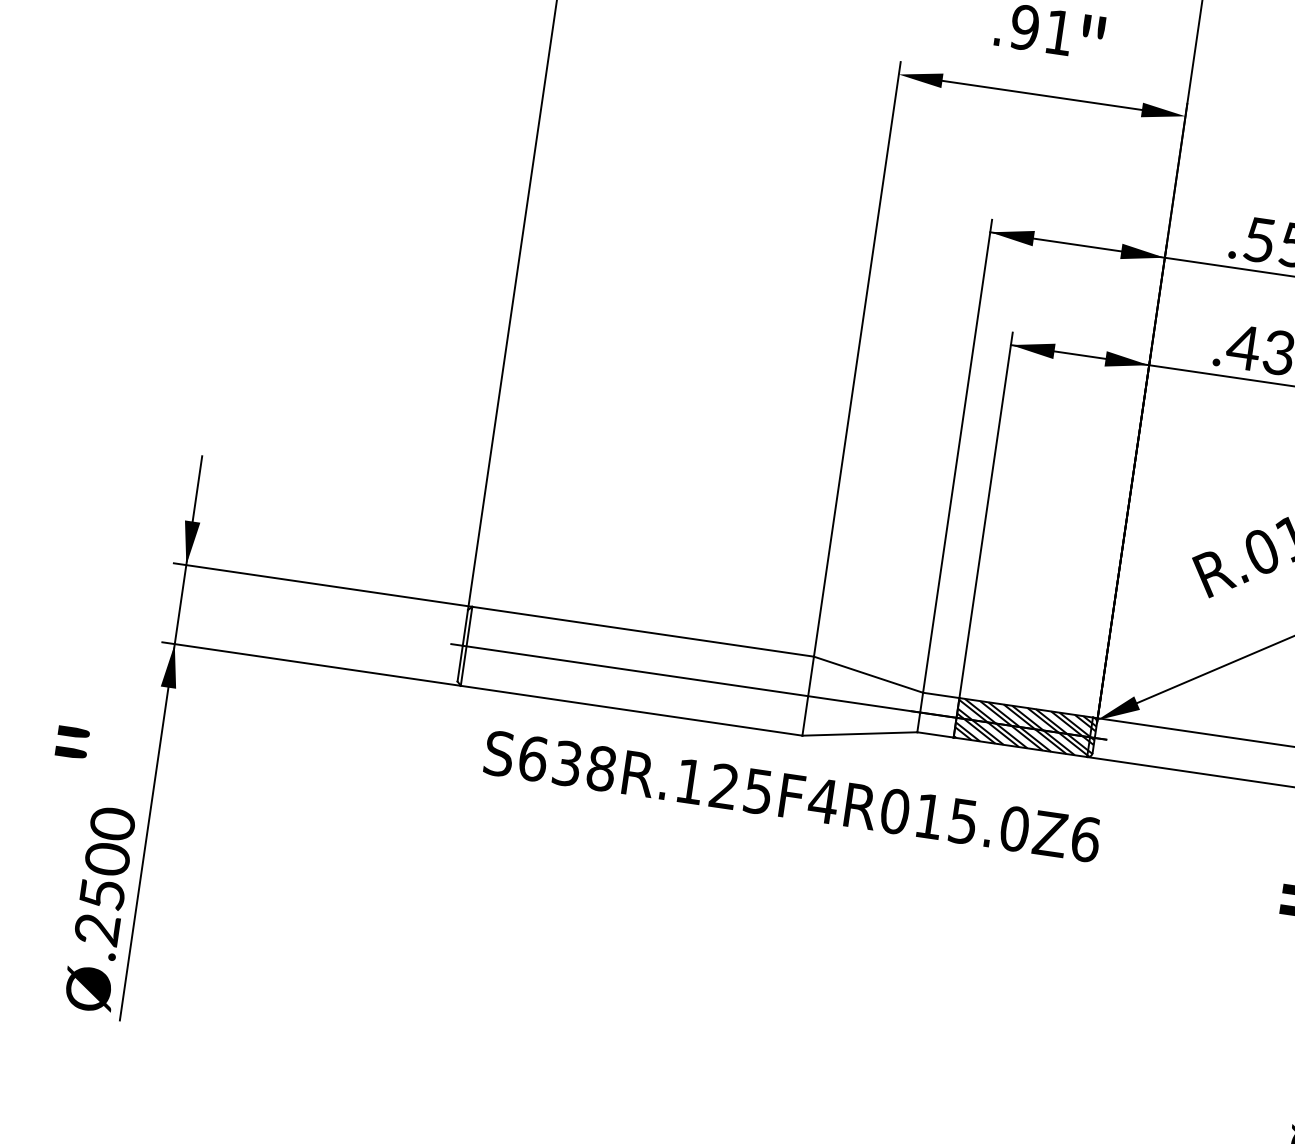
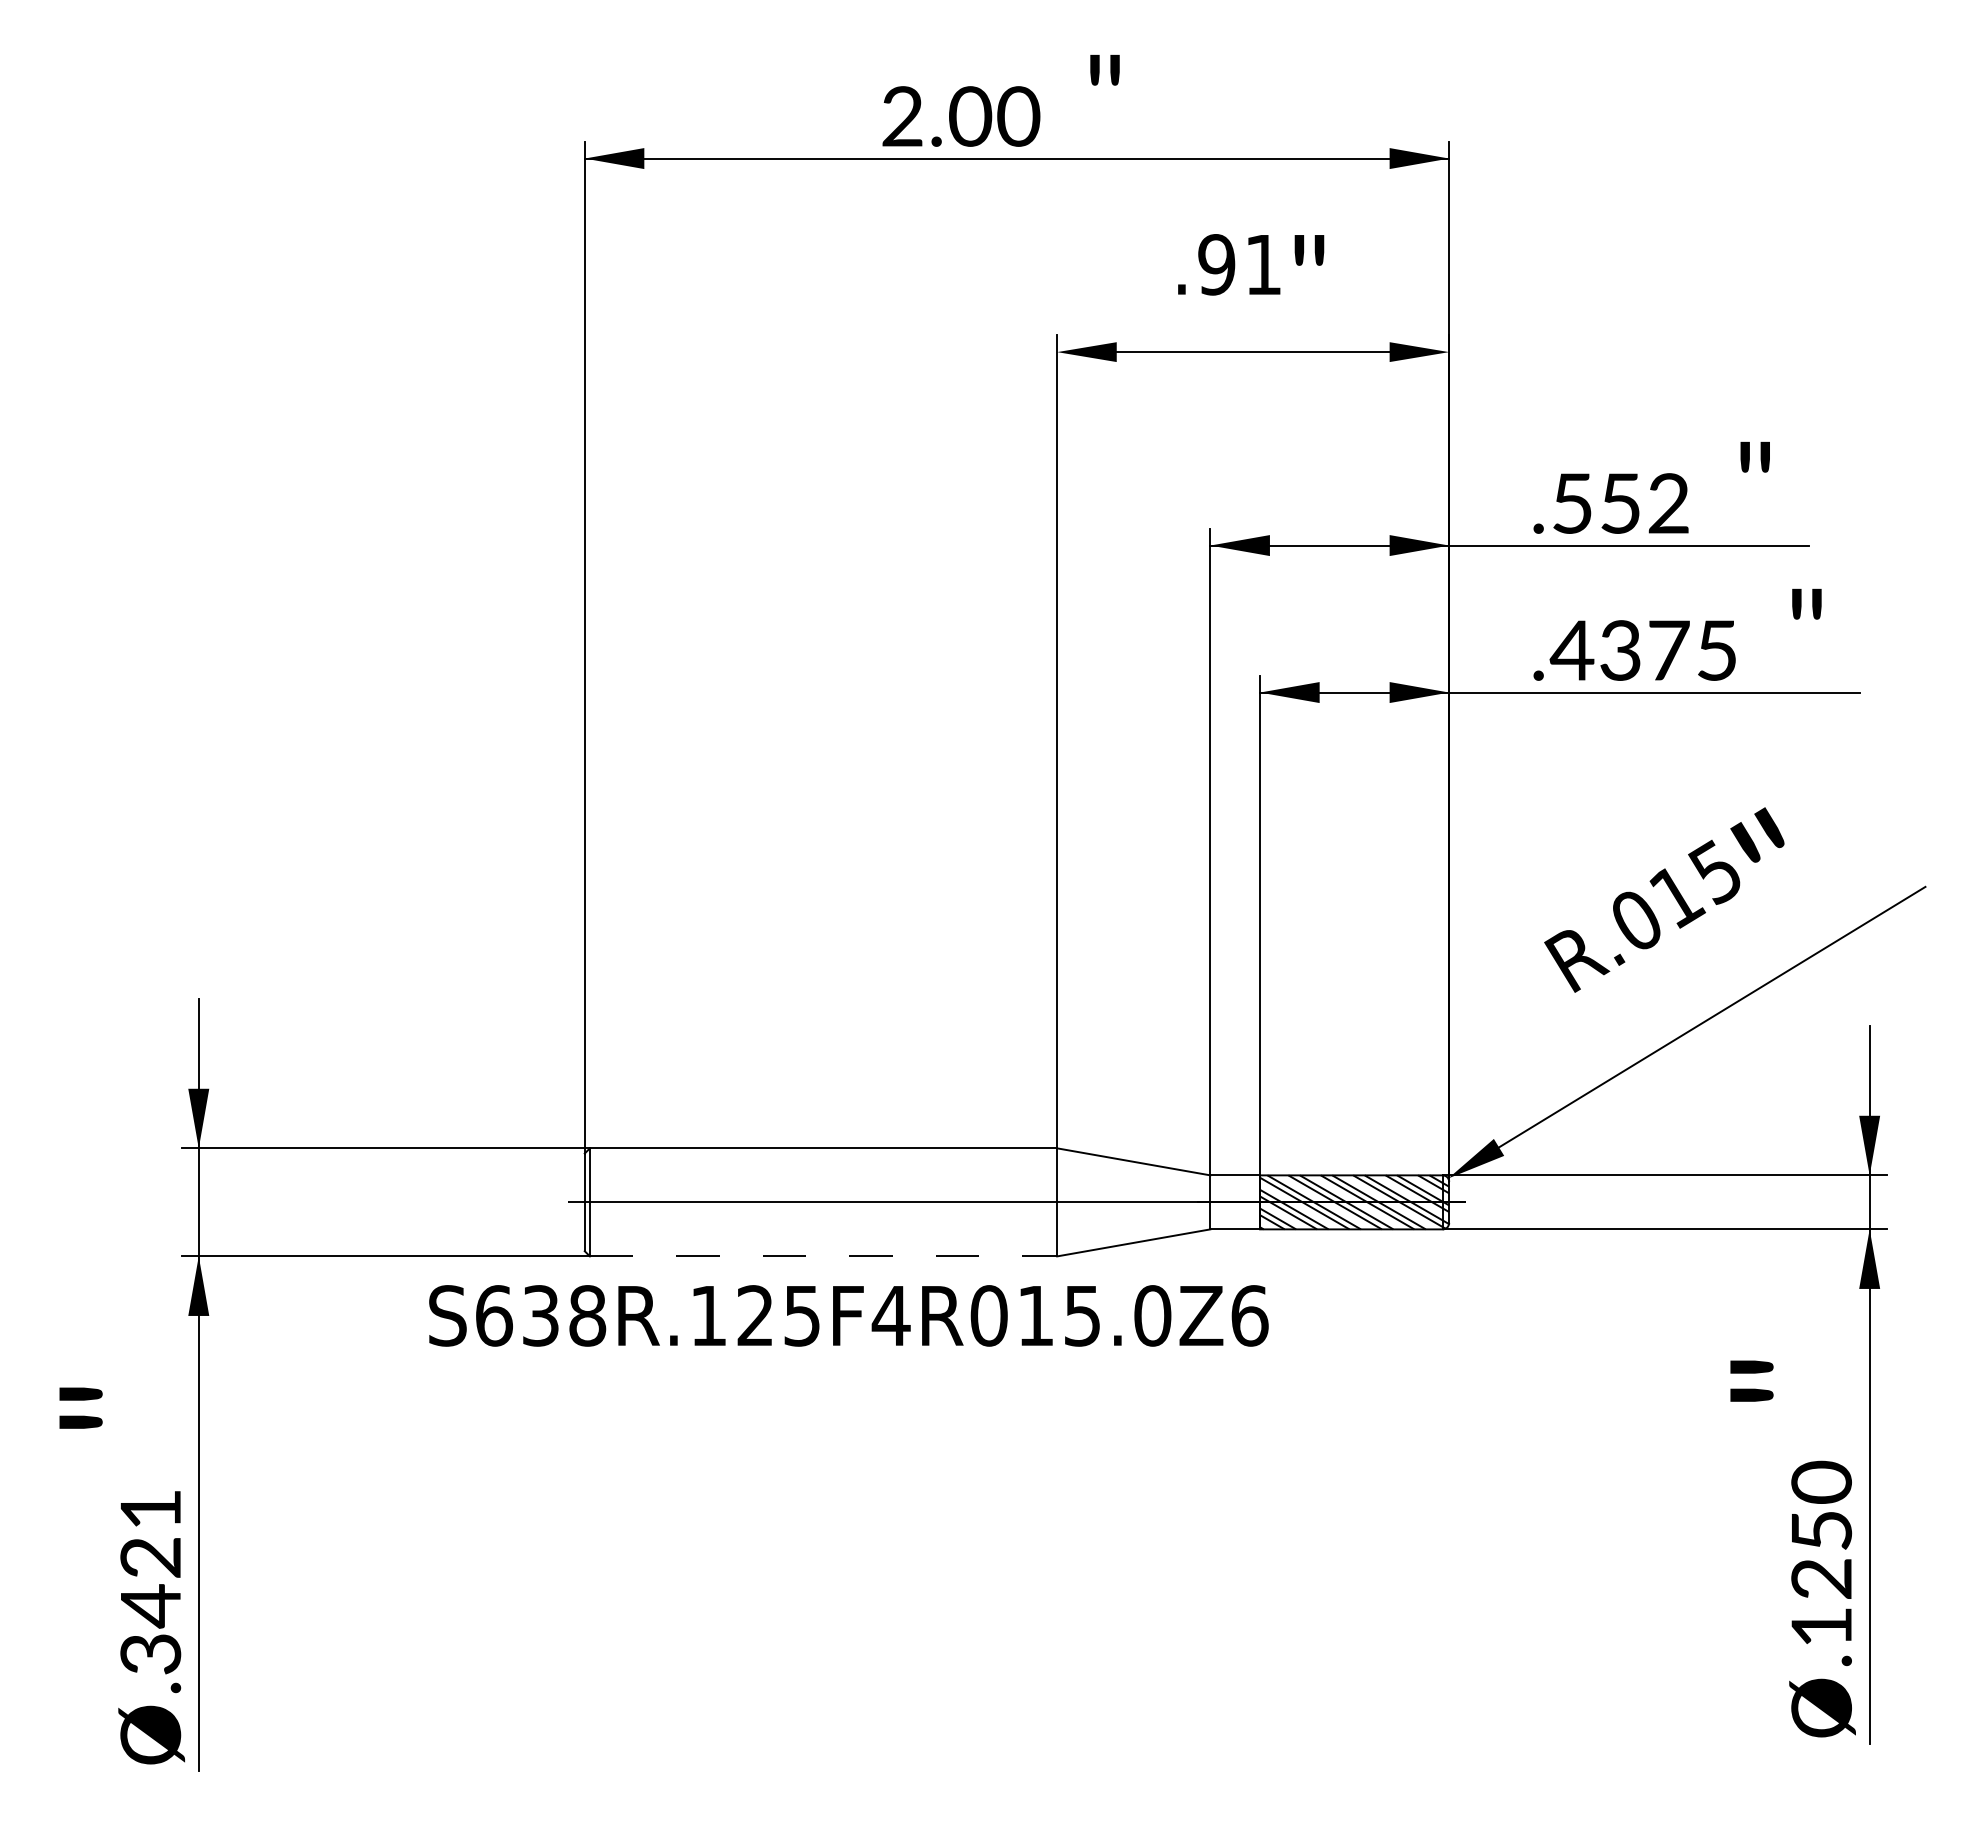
line: (631, 710) -> (823, 1256), solid -> dashed
text: (792, 796) -> (848, 1315), moved
text: (104, 875) -> (150, 1580), .2500 -> .3421

